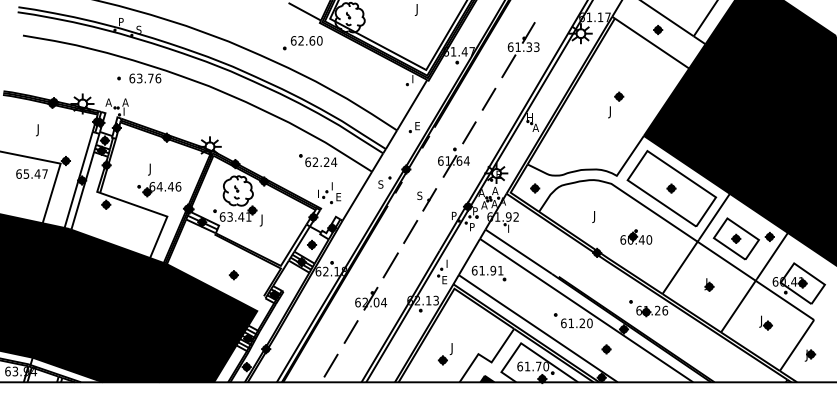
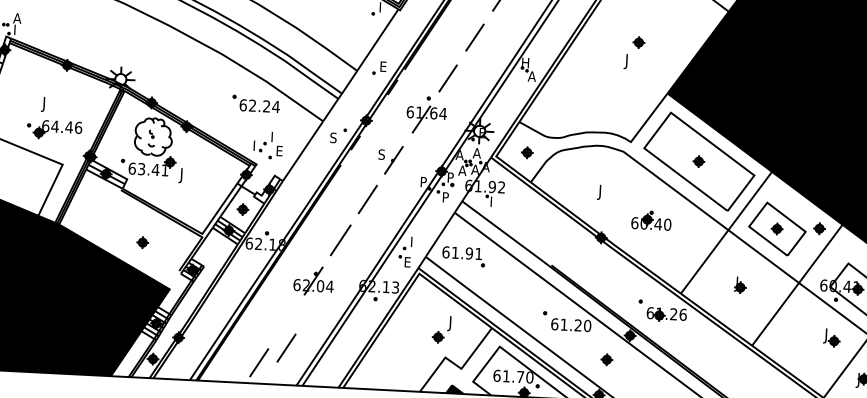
part: (765, 322) -> (831, 337), moved
line: (350, 331) -> (285, 347), moved
part: (444, 354) -> (440, 330), moved

